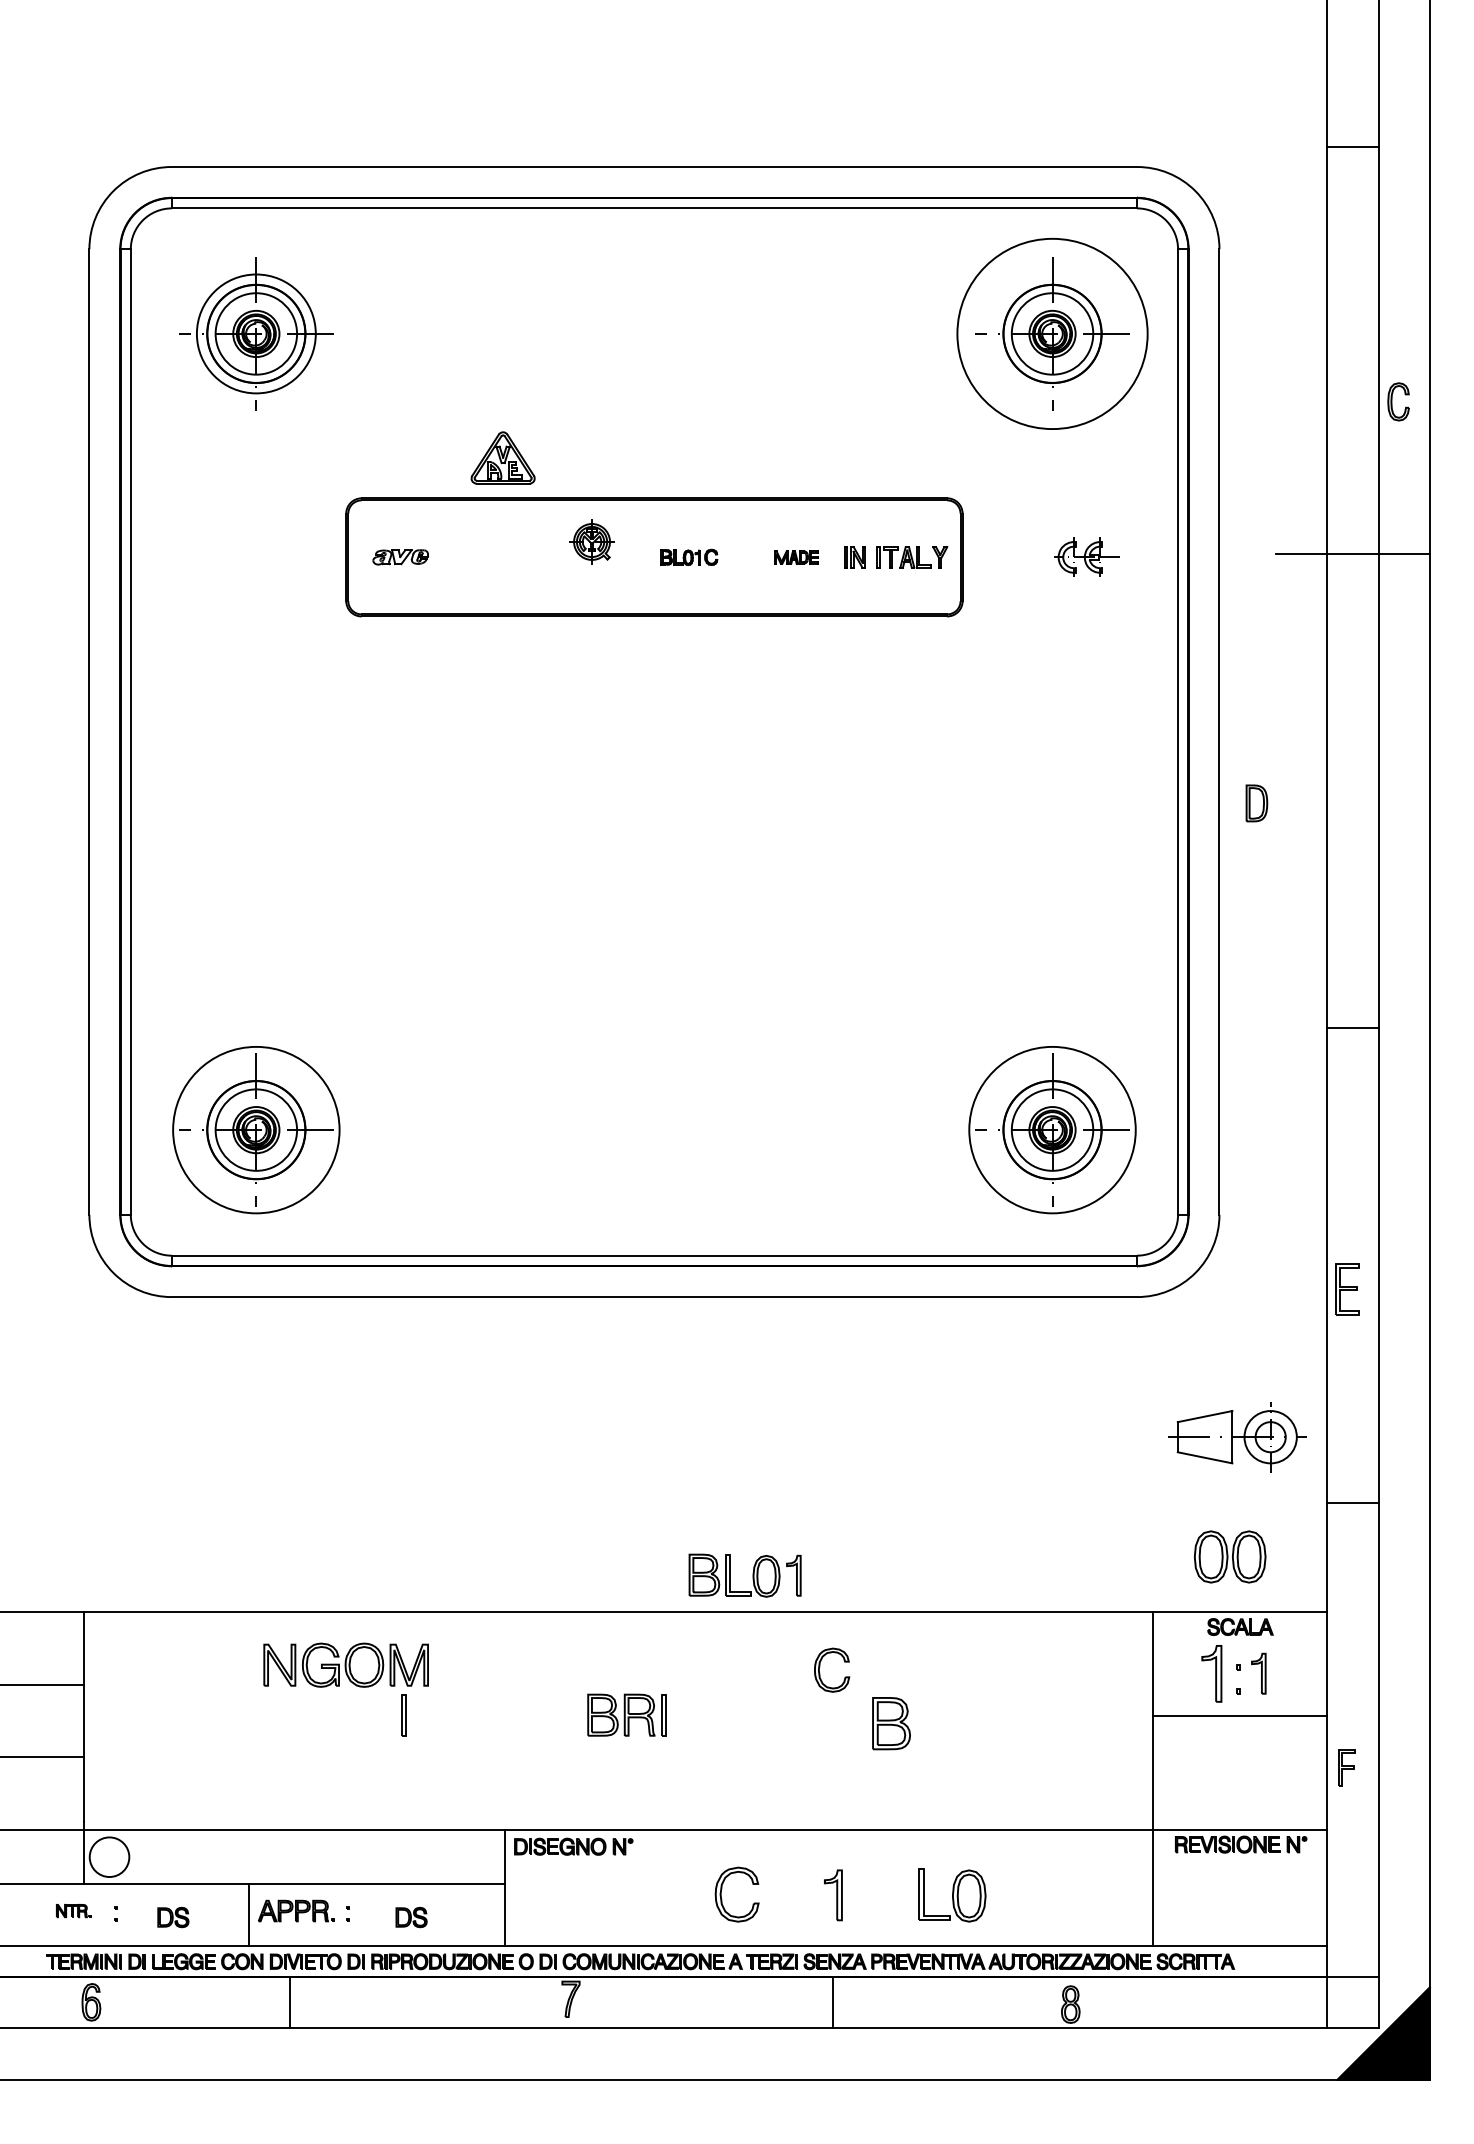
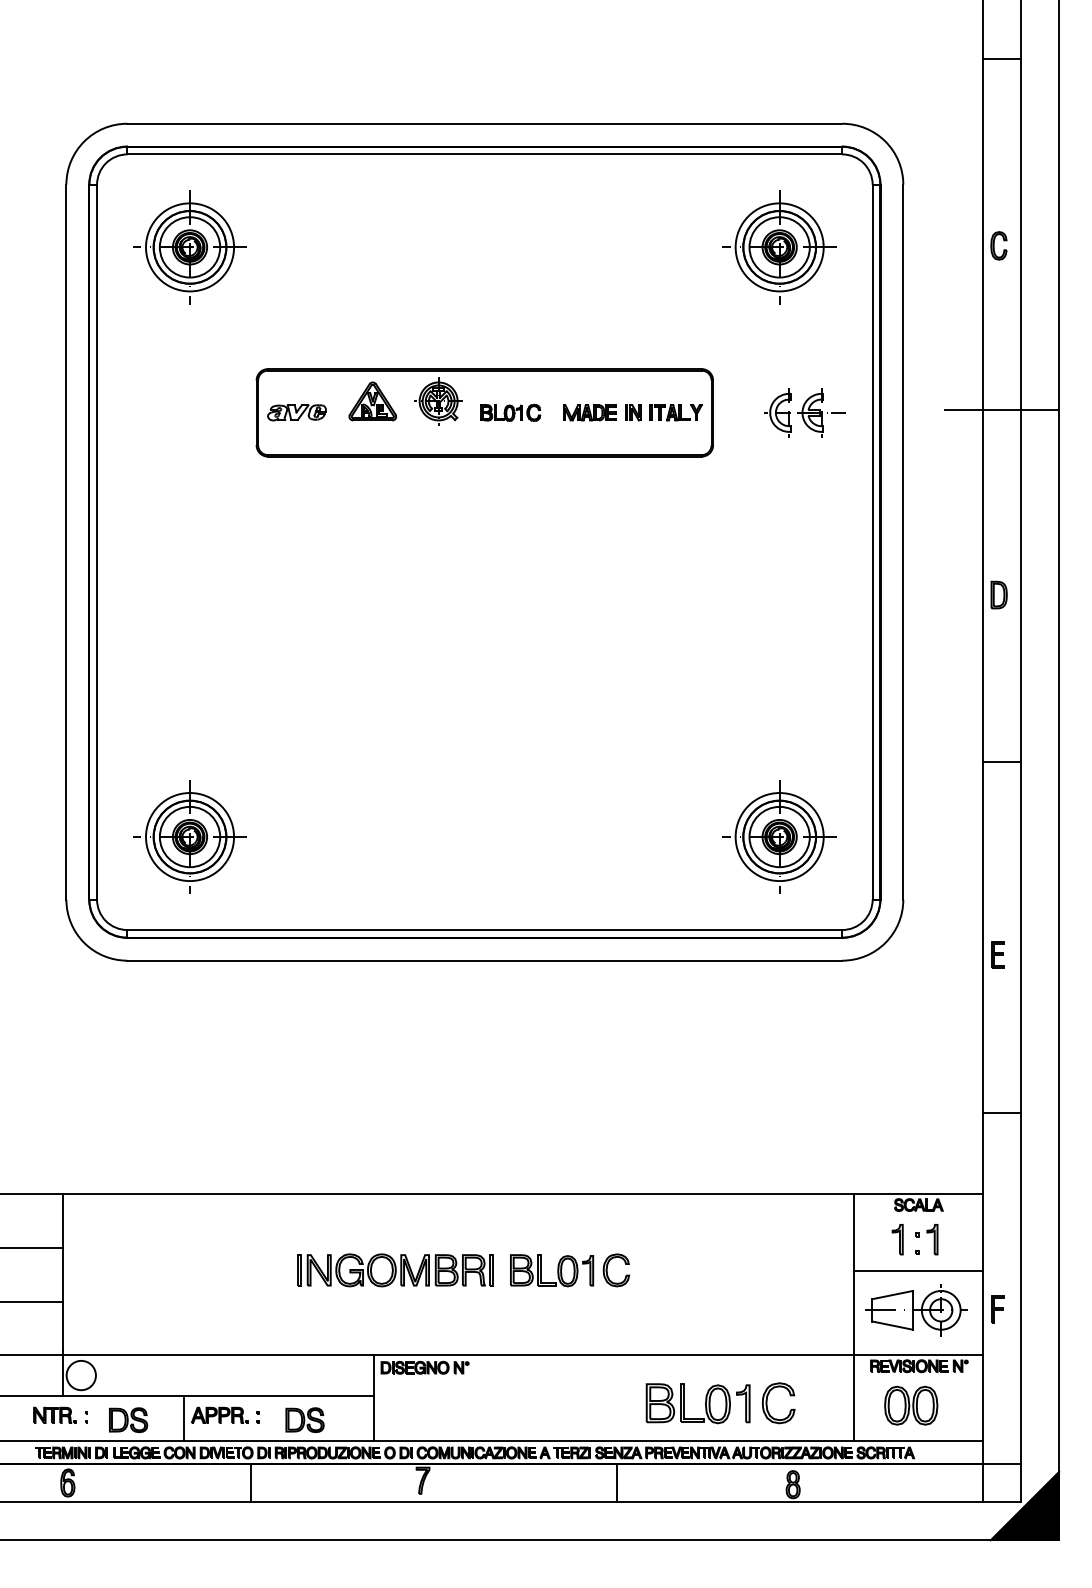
line: (1352, 146) -> (1001, 58), moved
circle: (1052, 333) -> (779, 247), size x0.62
part: (1398, 401) -> (998, 245), moved
part: (502, 457) -> (372, 401), moved
part: (591, 541) -> (438, 401), size x1.43
part: (400, 557) -> (296, 412), size x1.43
part: (689, 557) -> (510, 412), size x1.43
part: (796, 557) -> (590, 412), size x1.67
part: (1086, 557) -> (804, 412), size x1.67
part: (1256, 803) -> (998, 595), moved
circle: (255, 1129) -> (189, 836), size x0.71
circle: (1052, 1129) -> (779, 836), size x0.71
part: (1346, 1288) -> (997, 954), size x0.71
part: (1237, 1437) -> (916, 1310), moved
part: (1230, 1556) -> (911, 1405), moved
part: (752, 1575) -> (557, 1270), moved
part: (345, 1664) -> (367, 1269), moved
part: (820, 1666) -> (607, 1267), moved
part: (1211, 1673) -> (897, 1239), size x0.71
part: (891, 1723) -> (660, 1403), moved
part: (722, 1889) -> (767, 1399), moved
part: (833, 1895) -> (743, 1403), moved
part: (73, 1910) -> (54, 1414), size x1.67
part: (173, 1917) -> (128, 1420), size x1.67
part: (411, 1917) -> (304, 1420), size x1.67
line: (290, 2002) -> (250, 1483), moved

